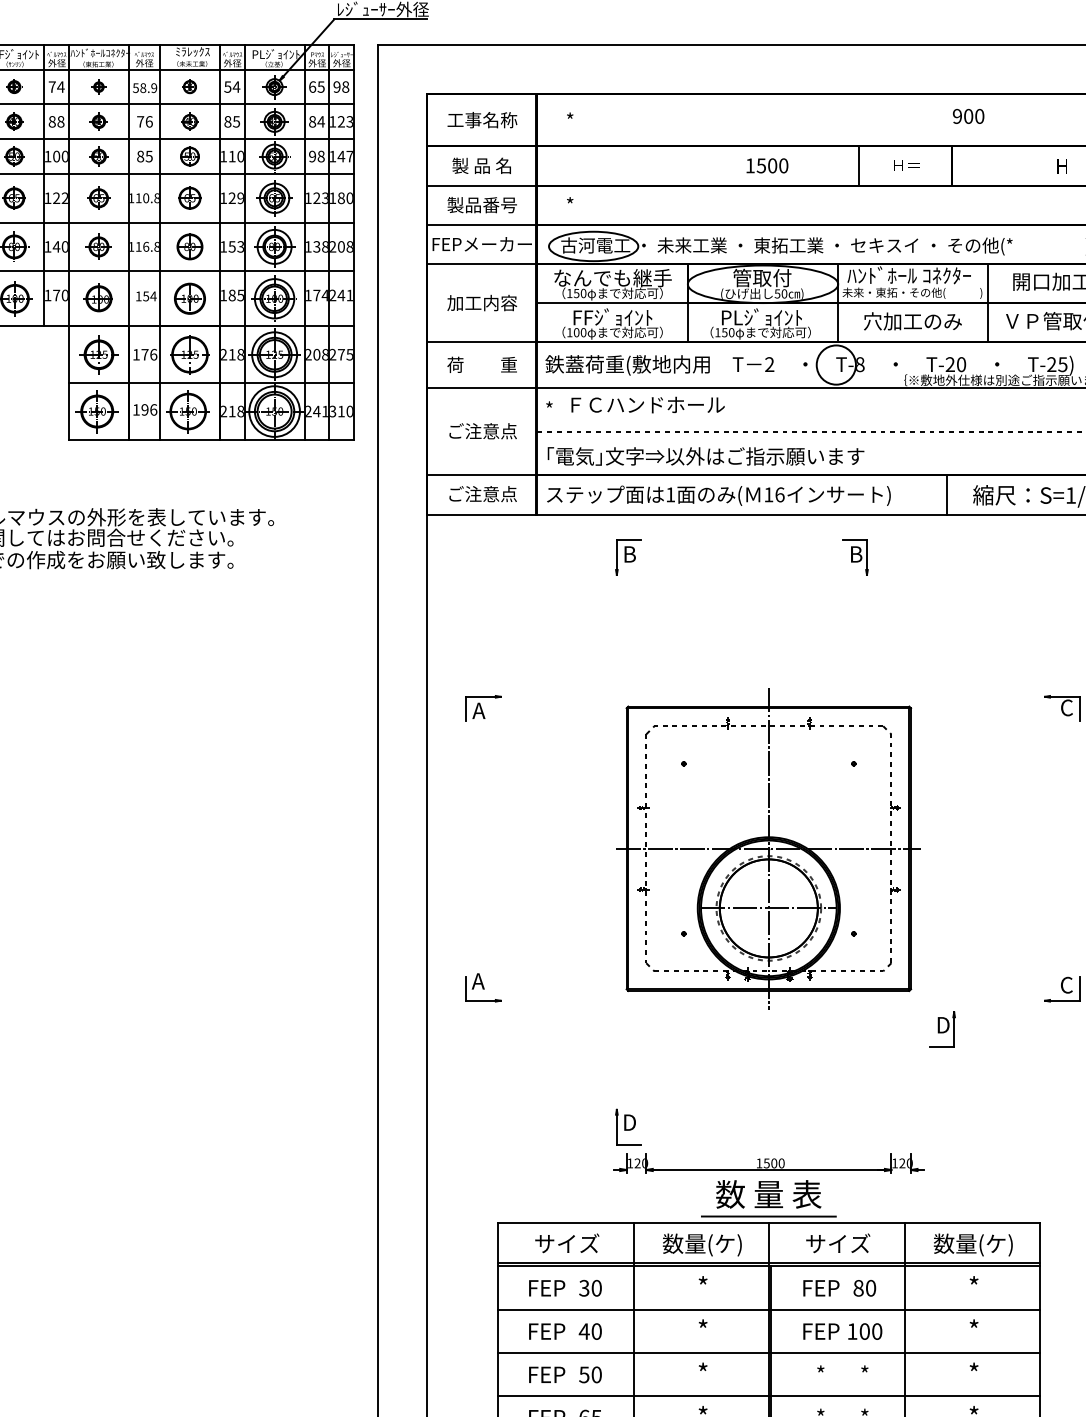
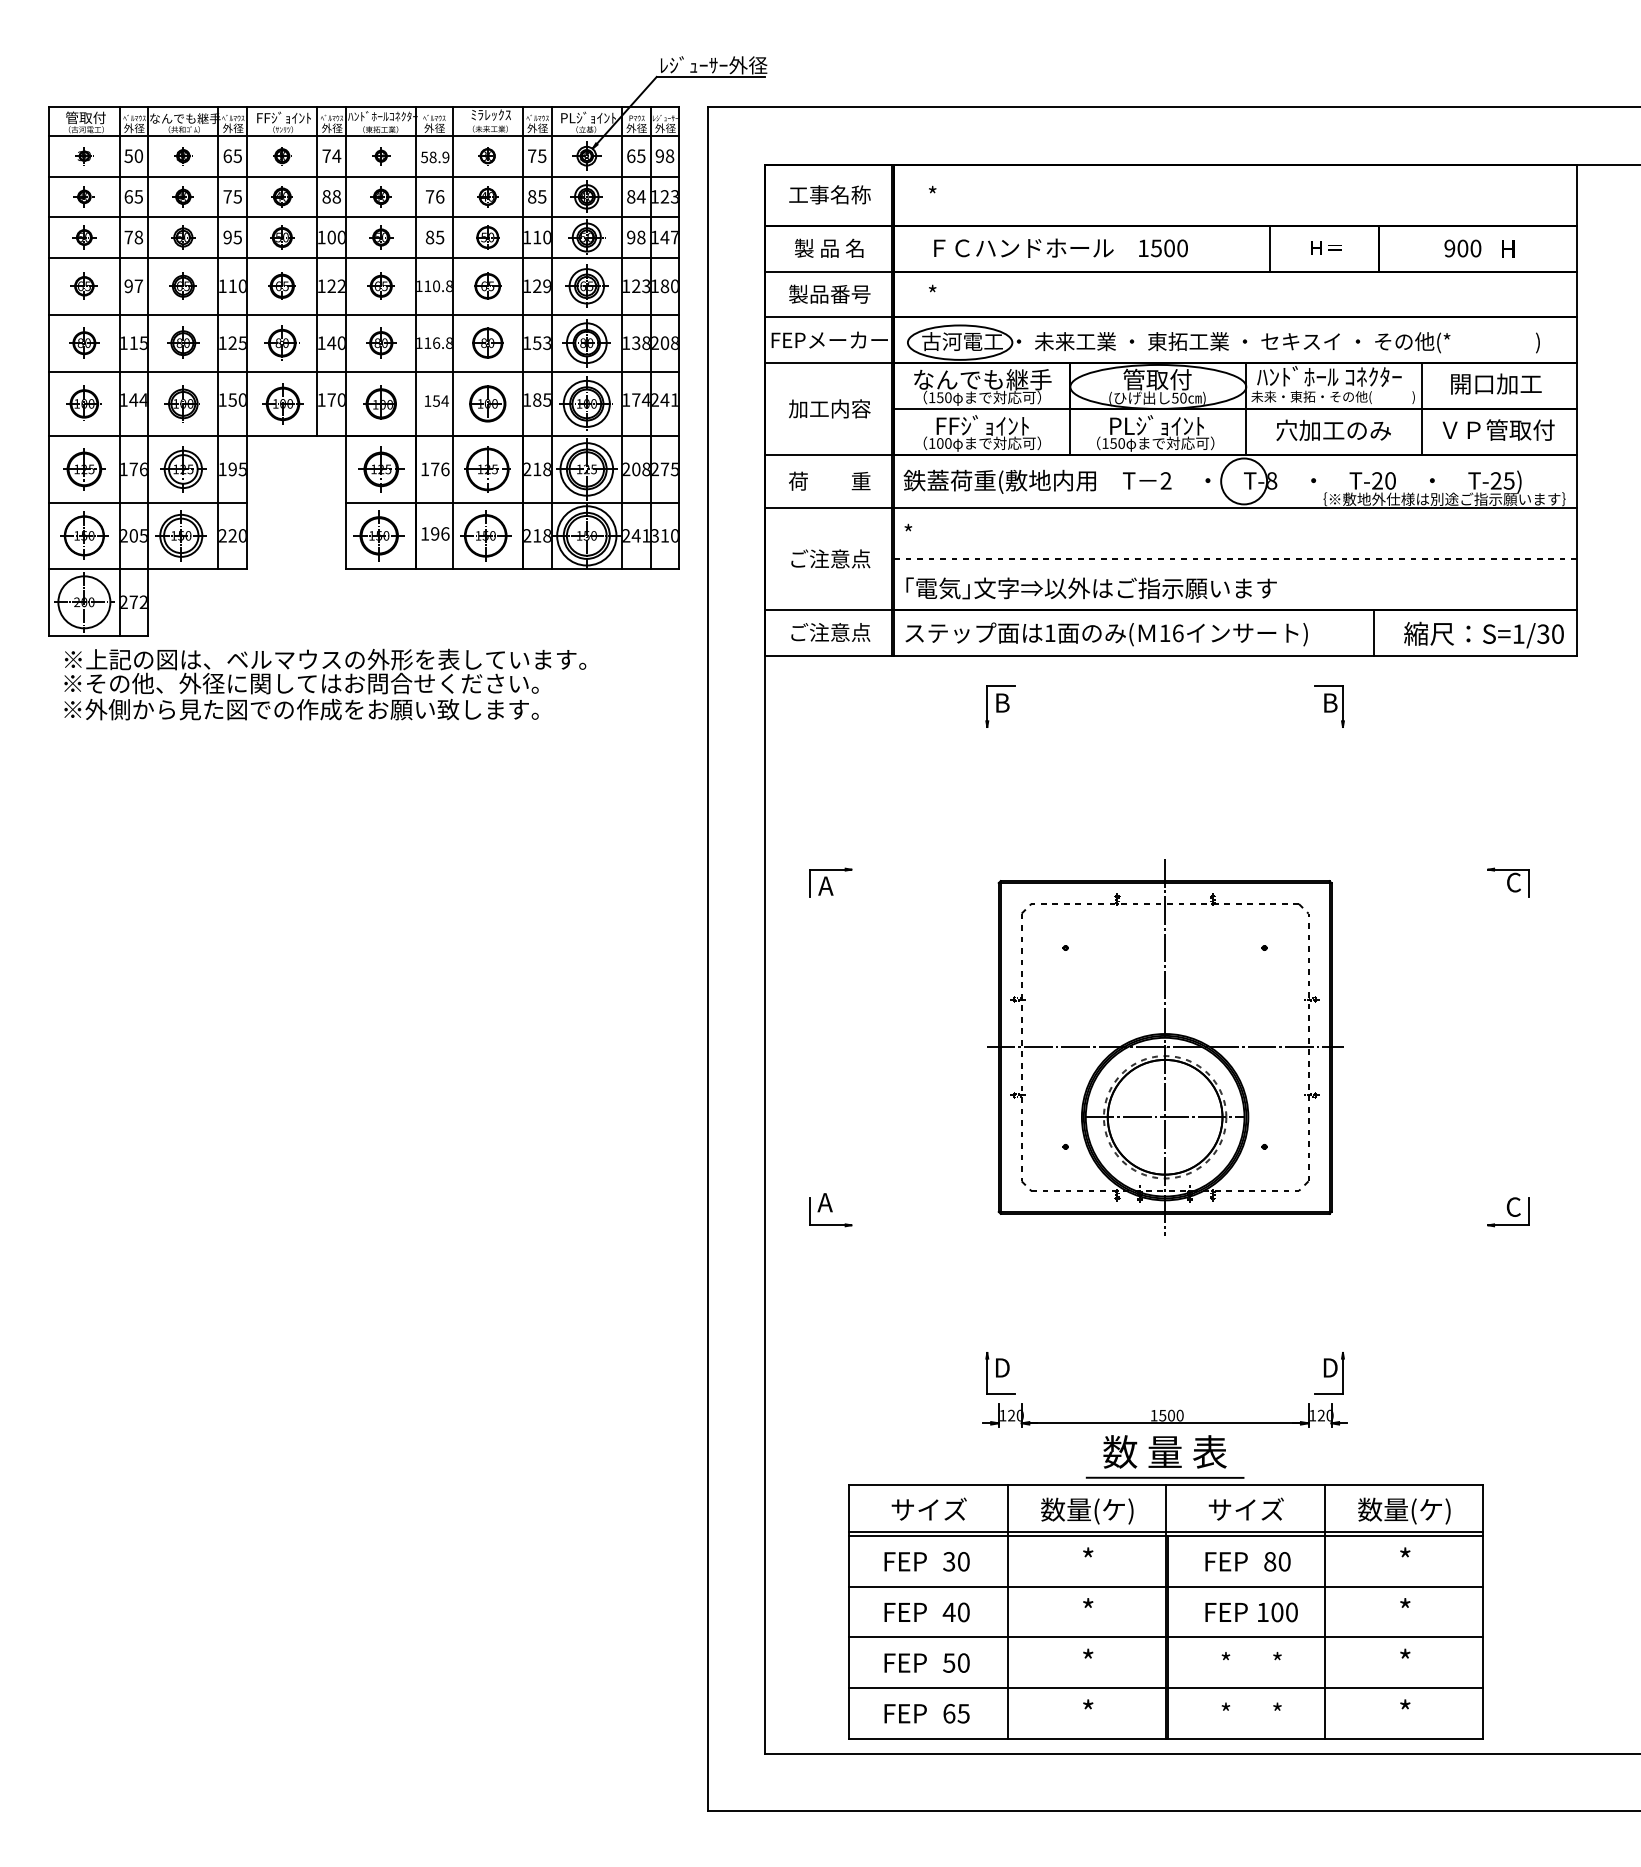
text: (231, 87) -> (536, 156), 54 -> 75
text: (968, 116) -> (1462, 248), moved
text: (647, 404) -> (1023, 247), moved
part: (855, 557) -> (1329, 706), moved
part: (942, 1029) -> (1329, 1373), moved

